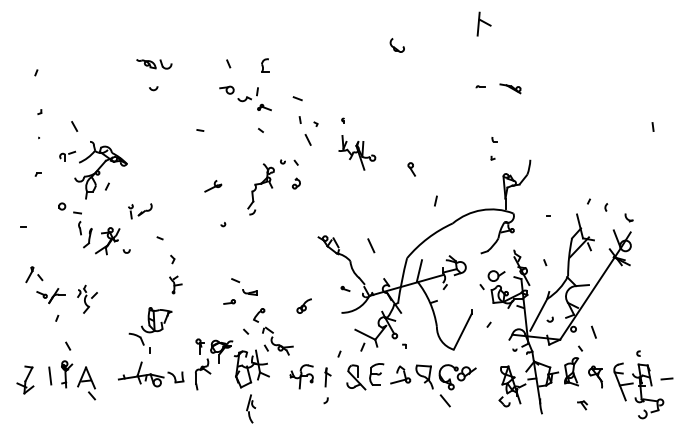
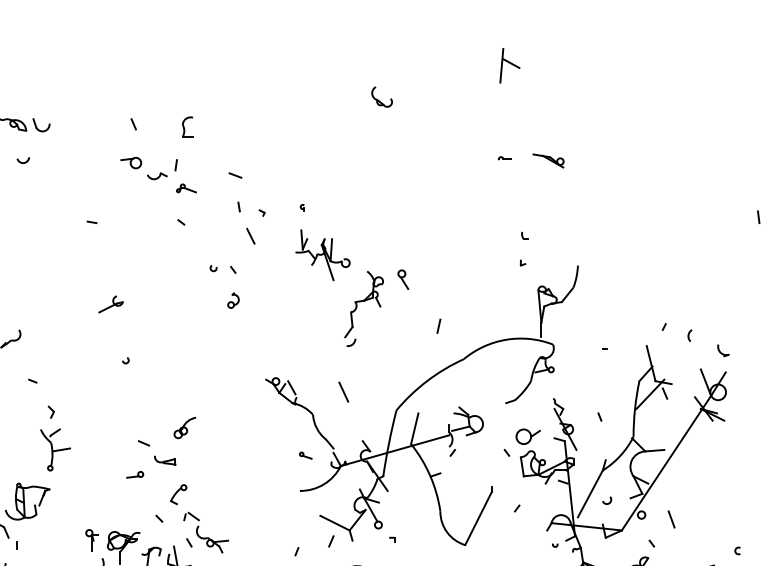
part: (260, 189) -> (363, 309), moved
part: (175, 284) -> (55, 449), size x1.67
part: (303, 305) -> (183, 427), moved

